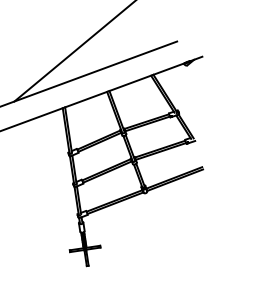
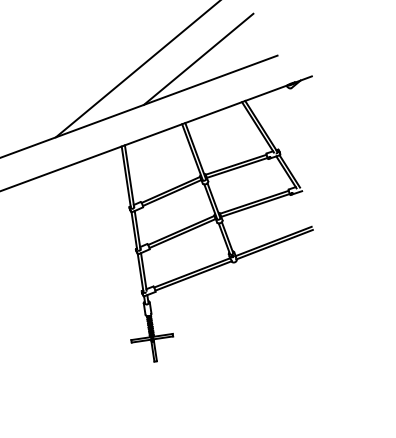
line: (119, 43) -> (198, 58), added

